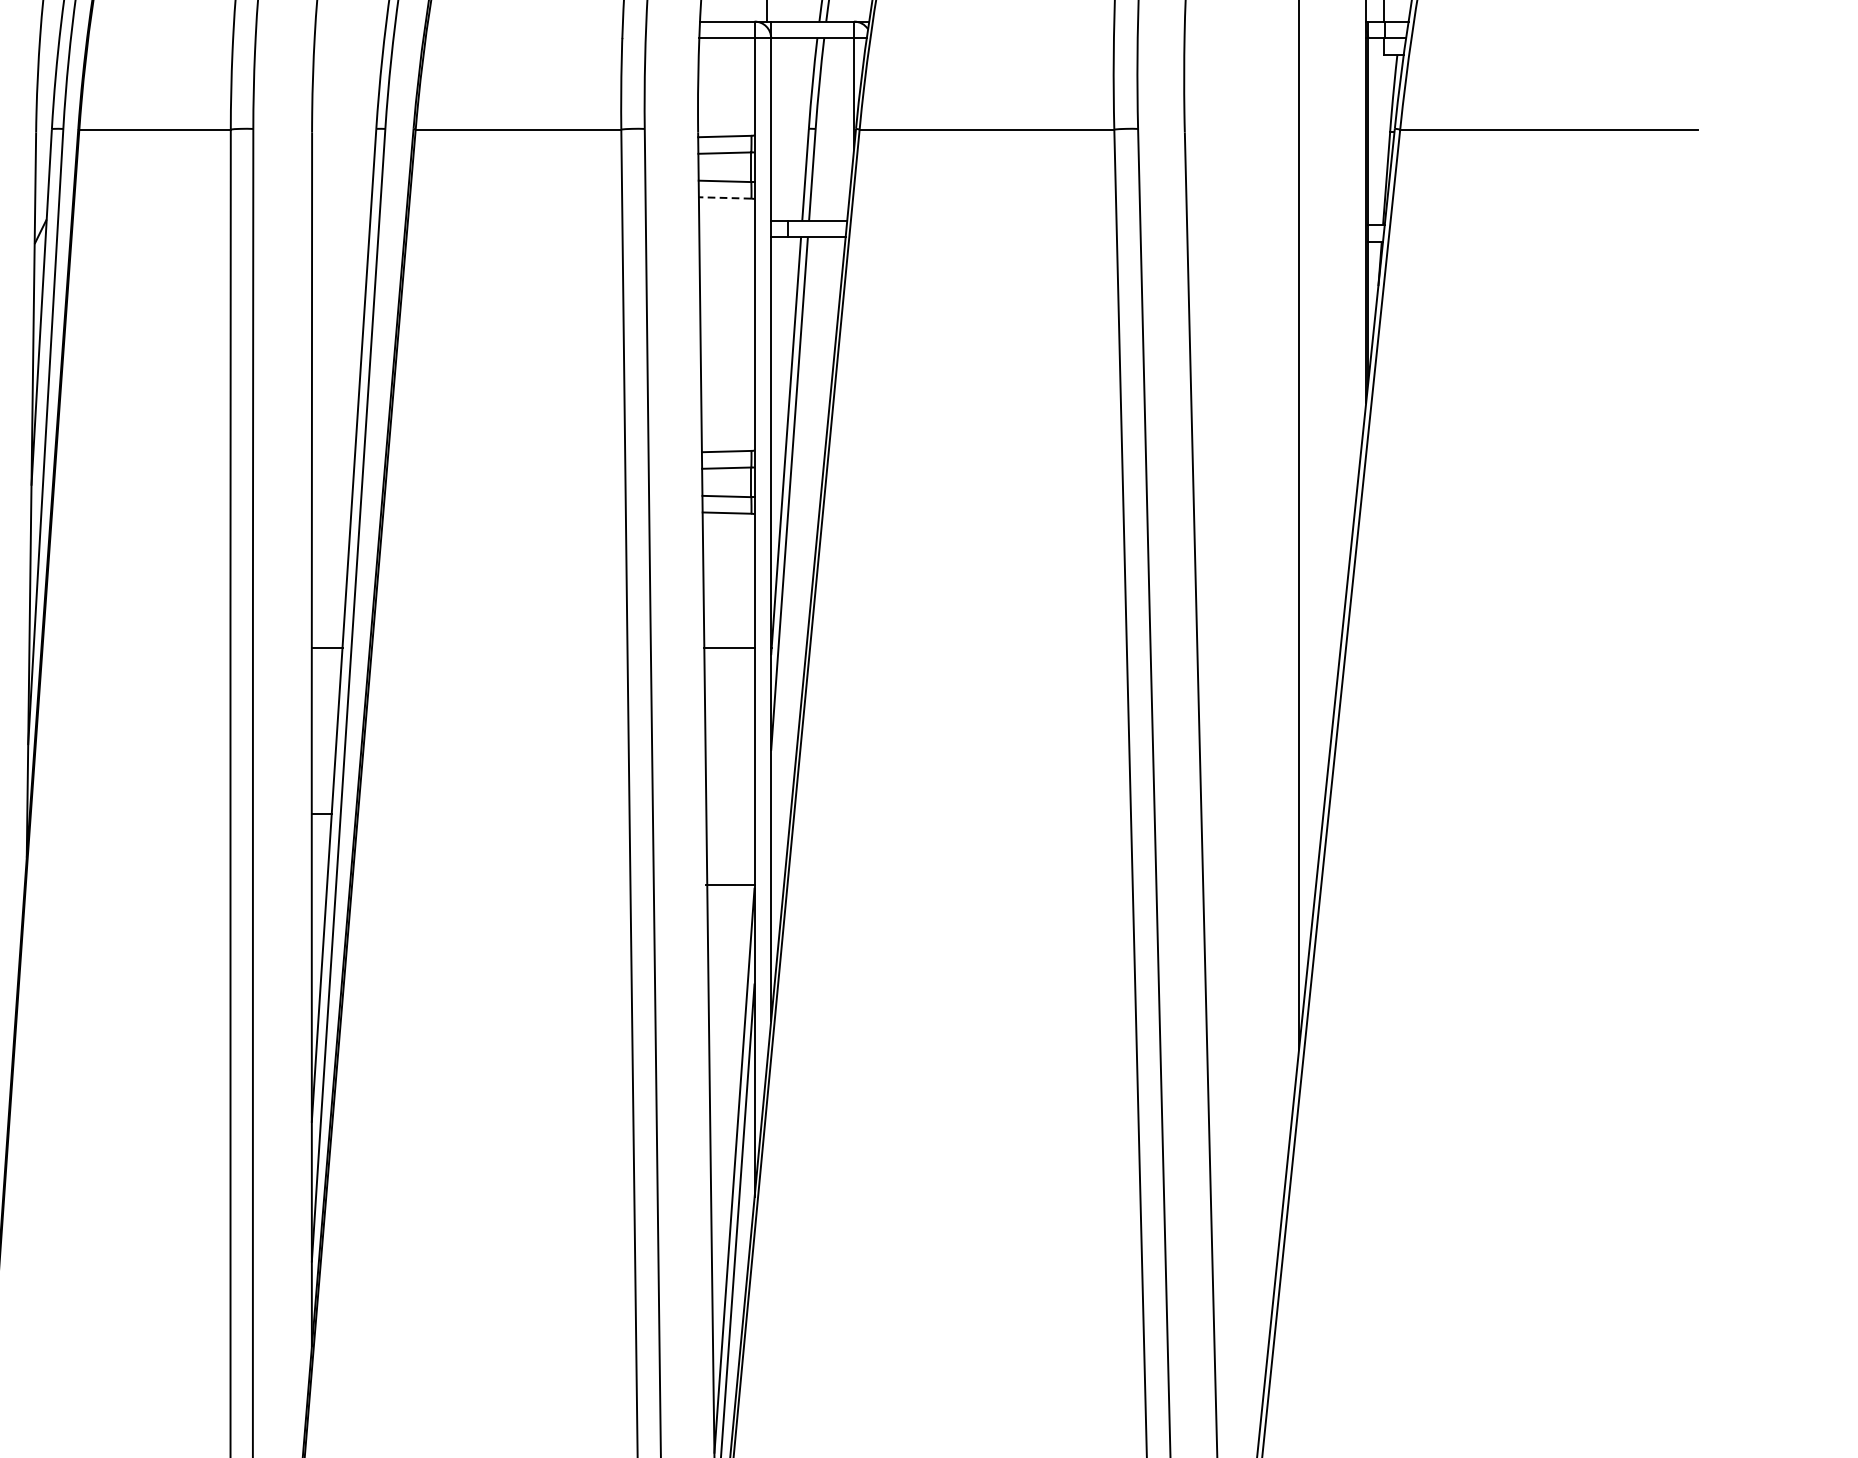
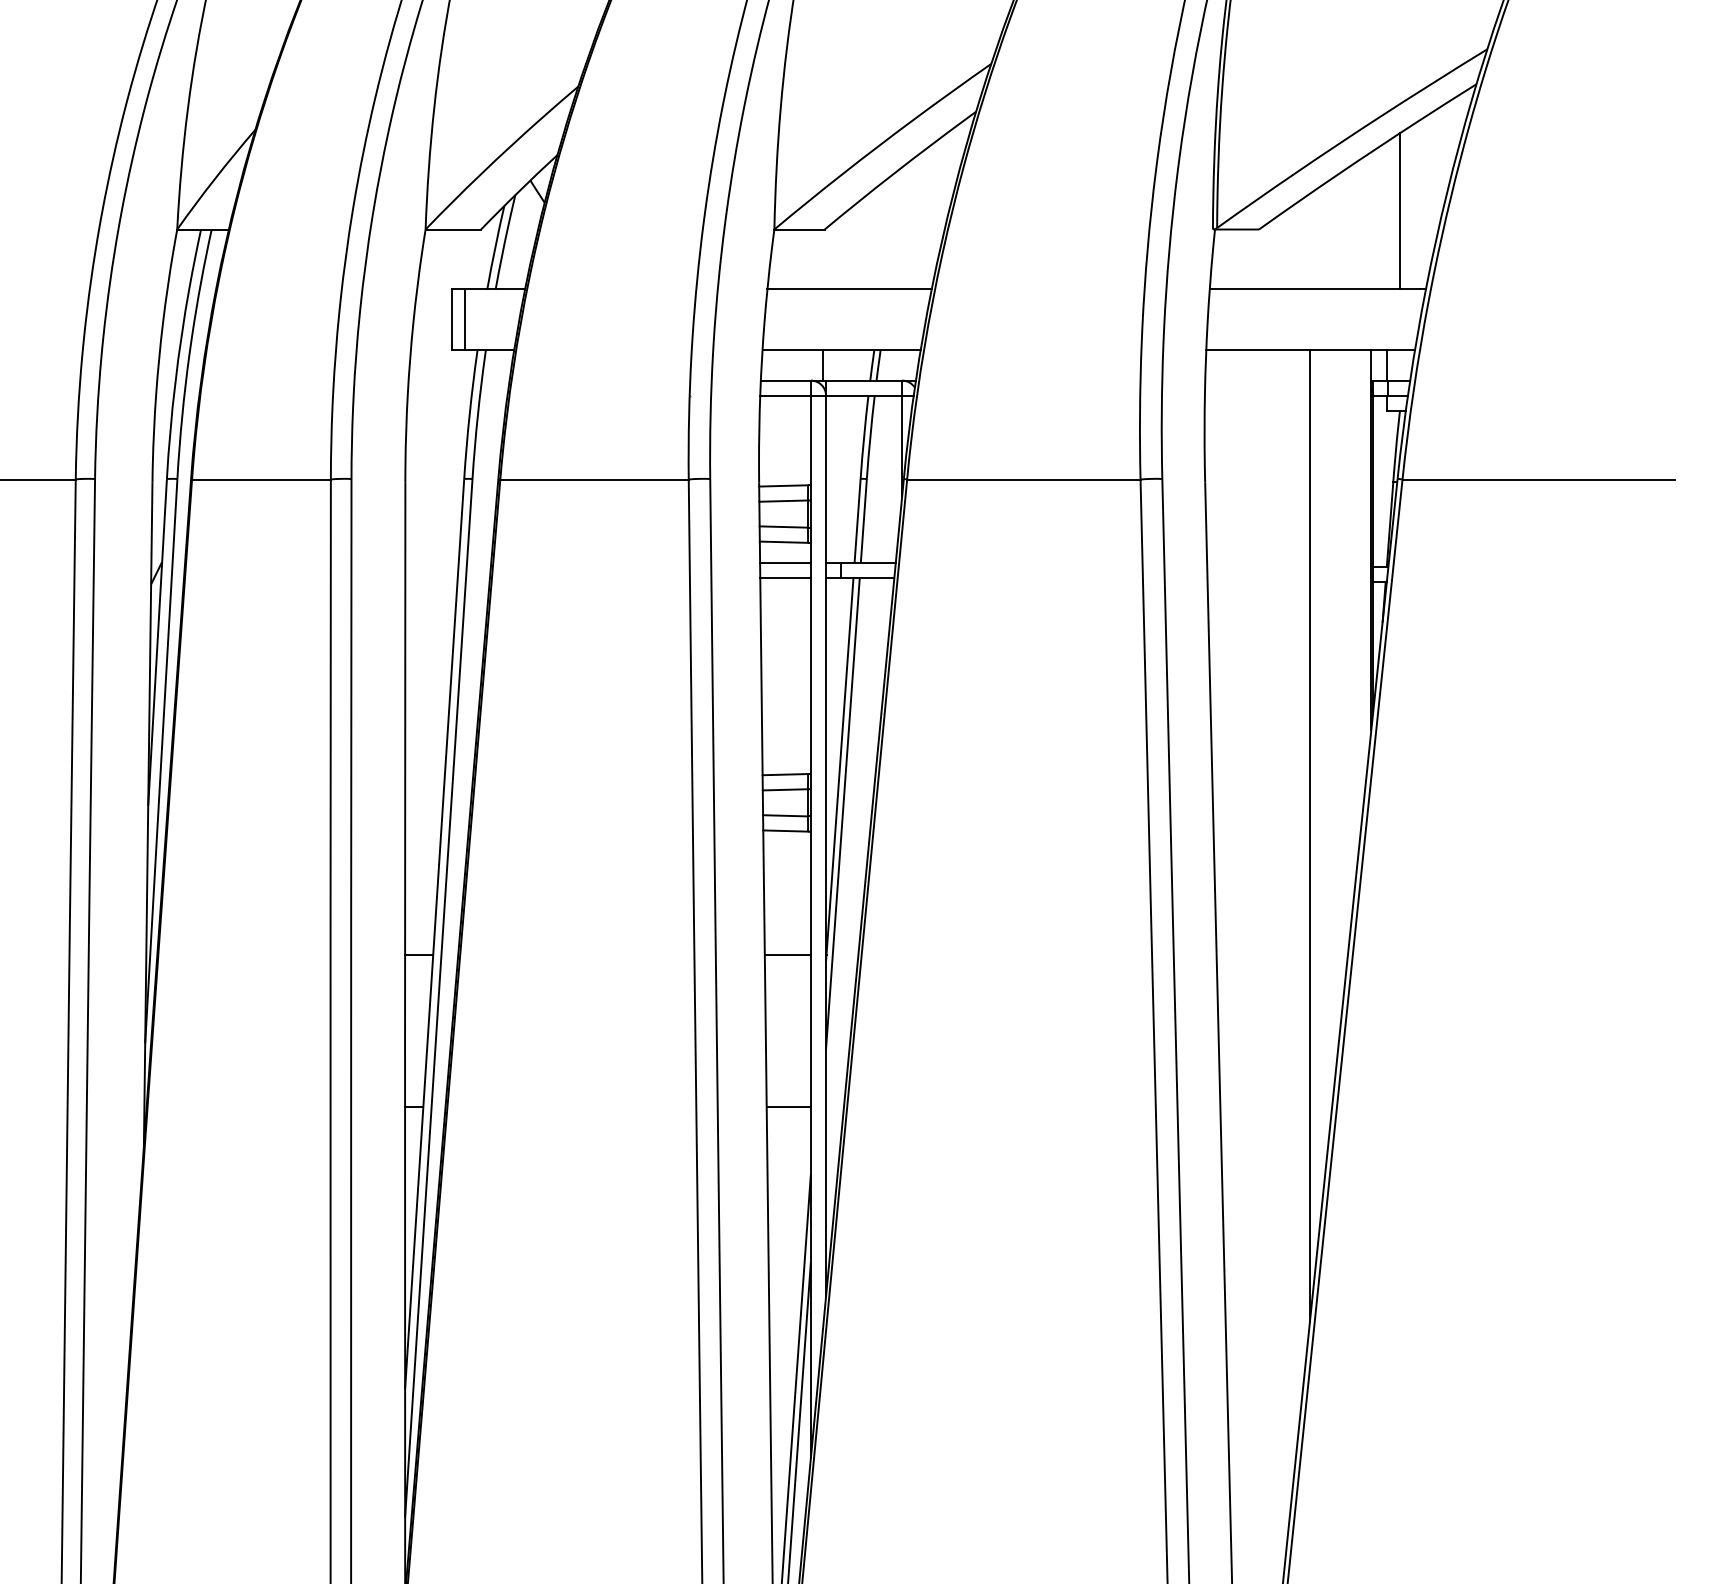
line: (724, 198) -> (783, 542), dashed -> solid
line: (726, 220) -> (785, 562), added
line: (726, 237) -> (785, 578), added
line: (730, 884) -> (788, 1106), moved

